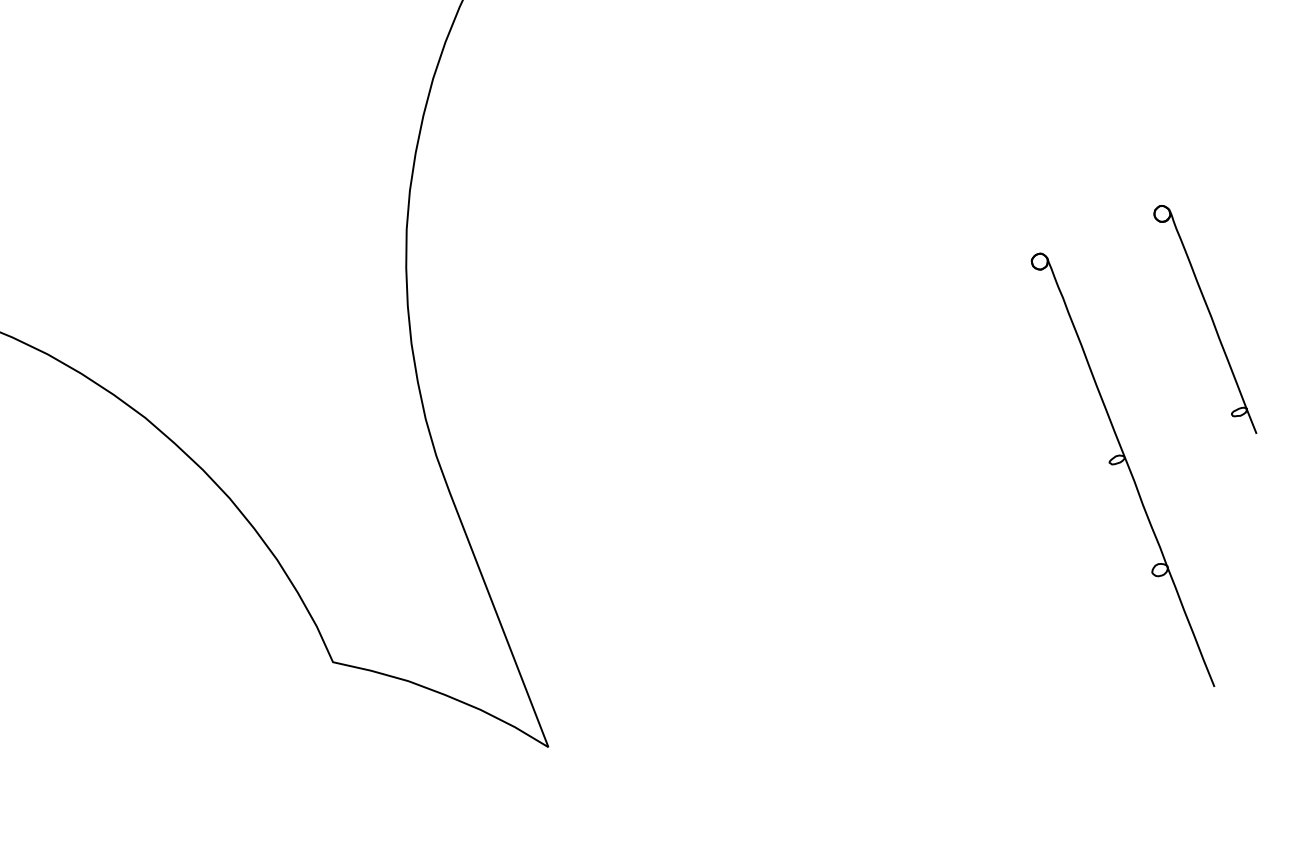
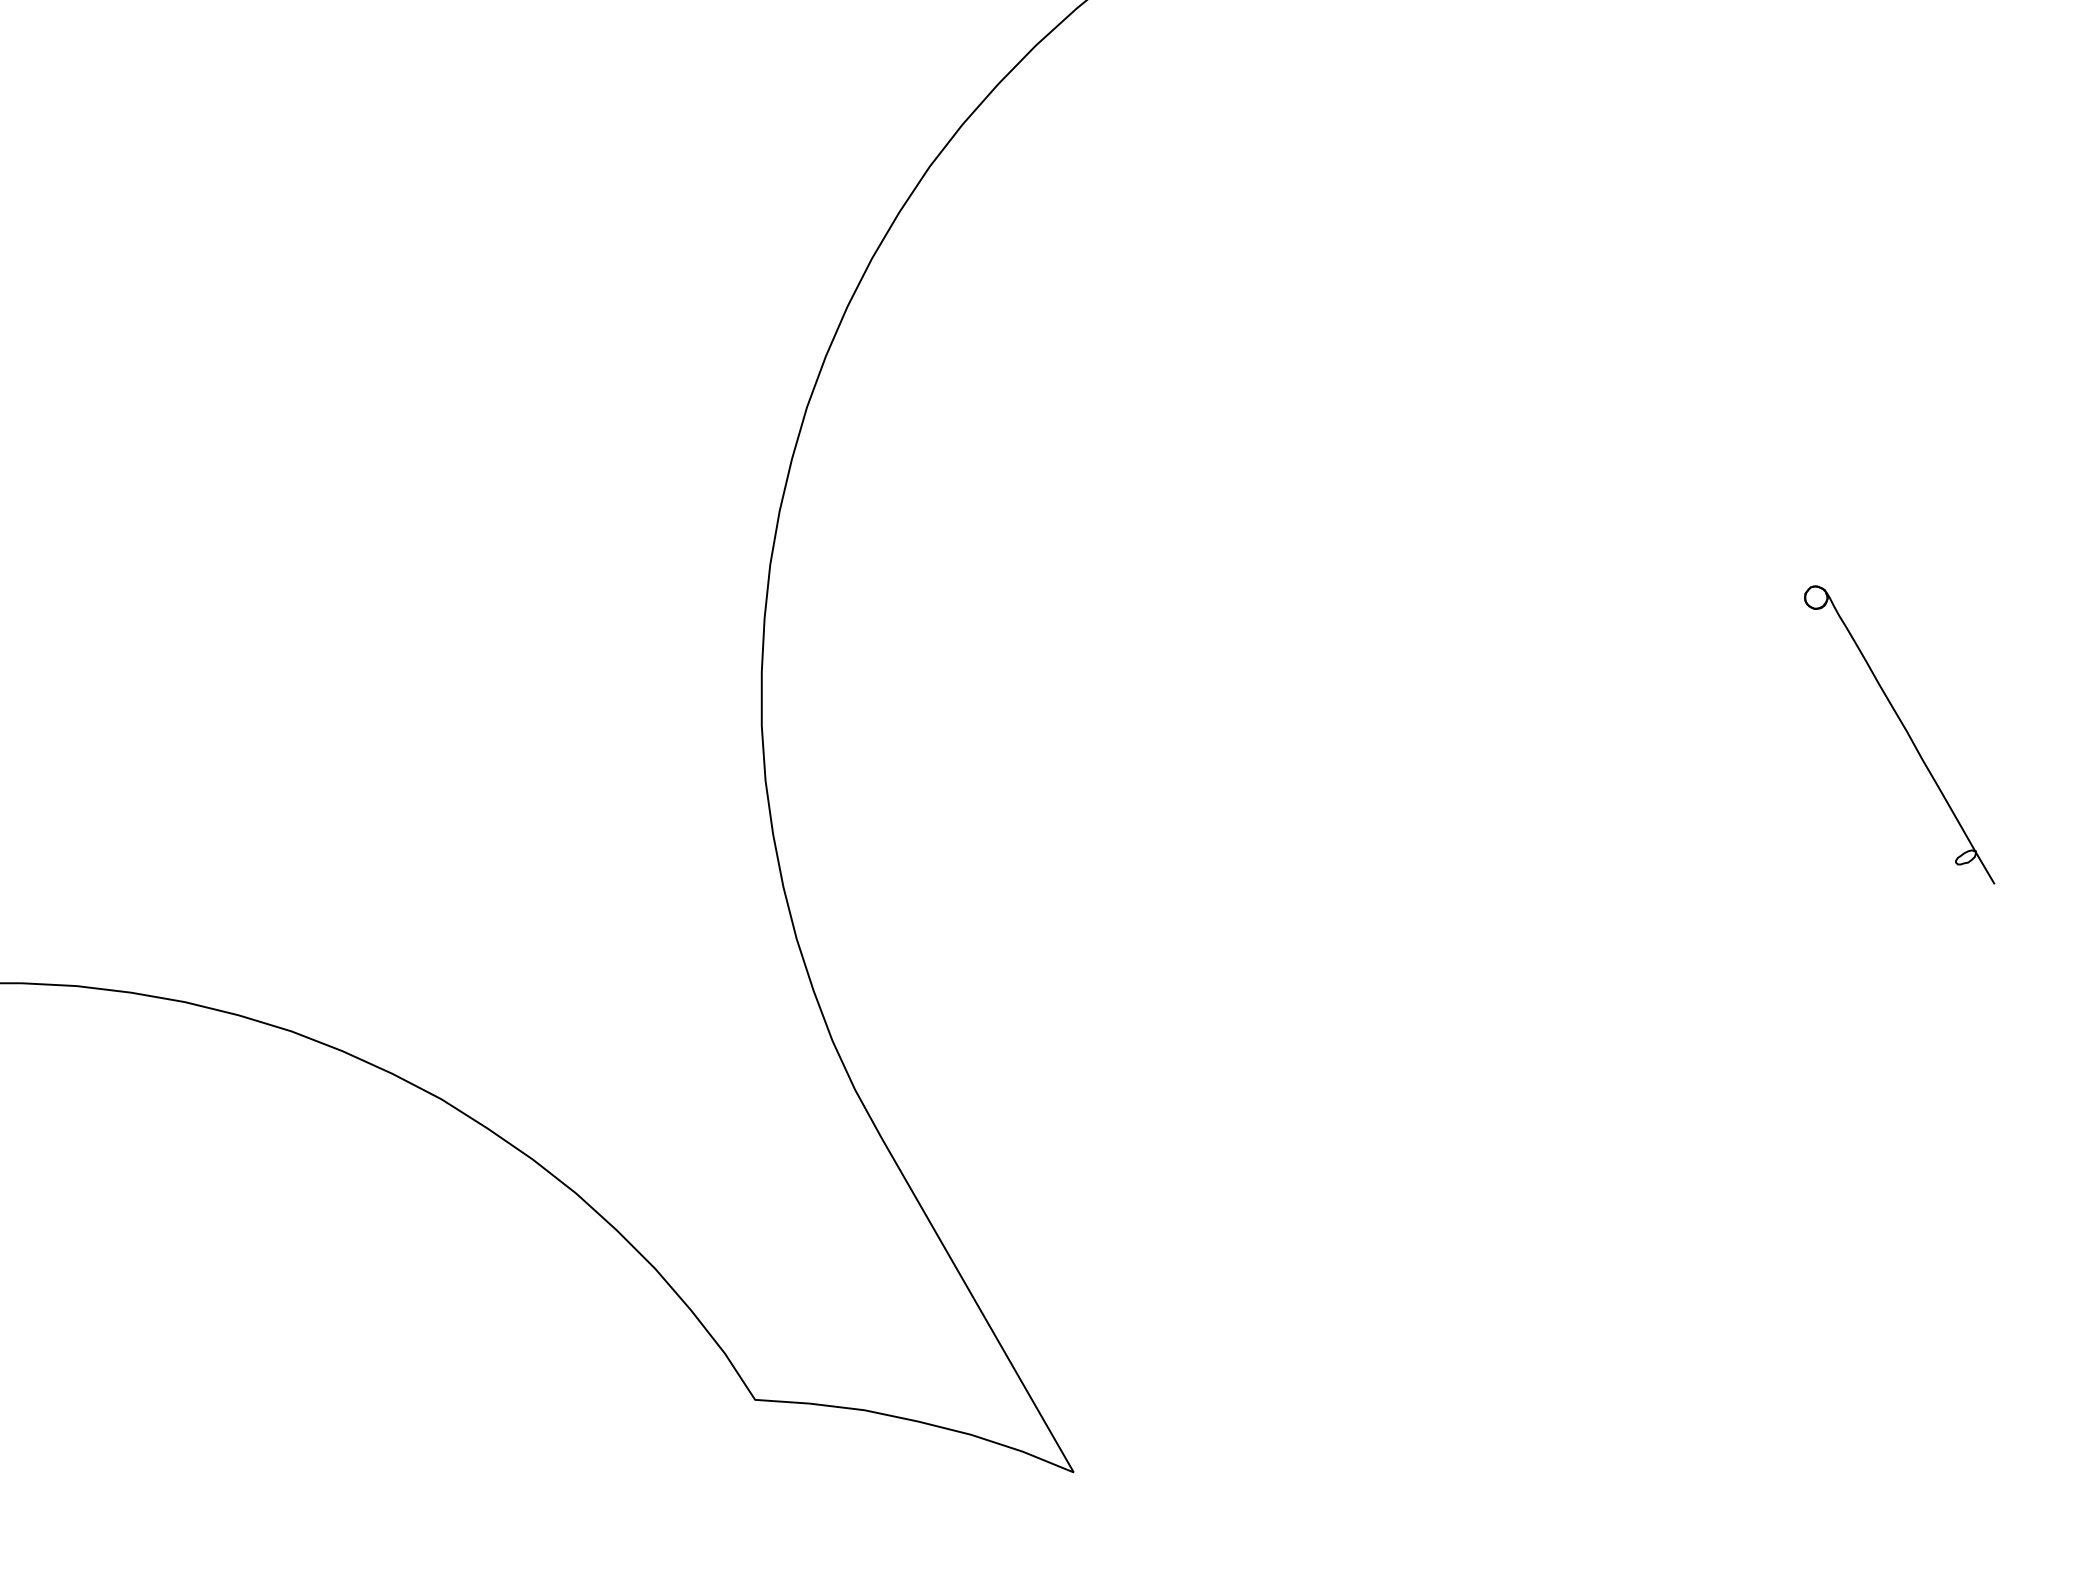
part: (1128, 467) -> (1822, 958), removed

